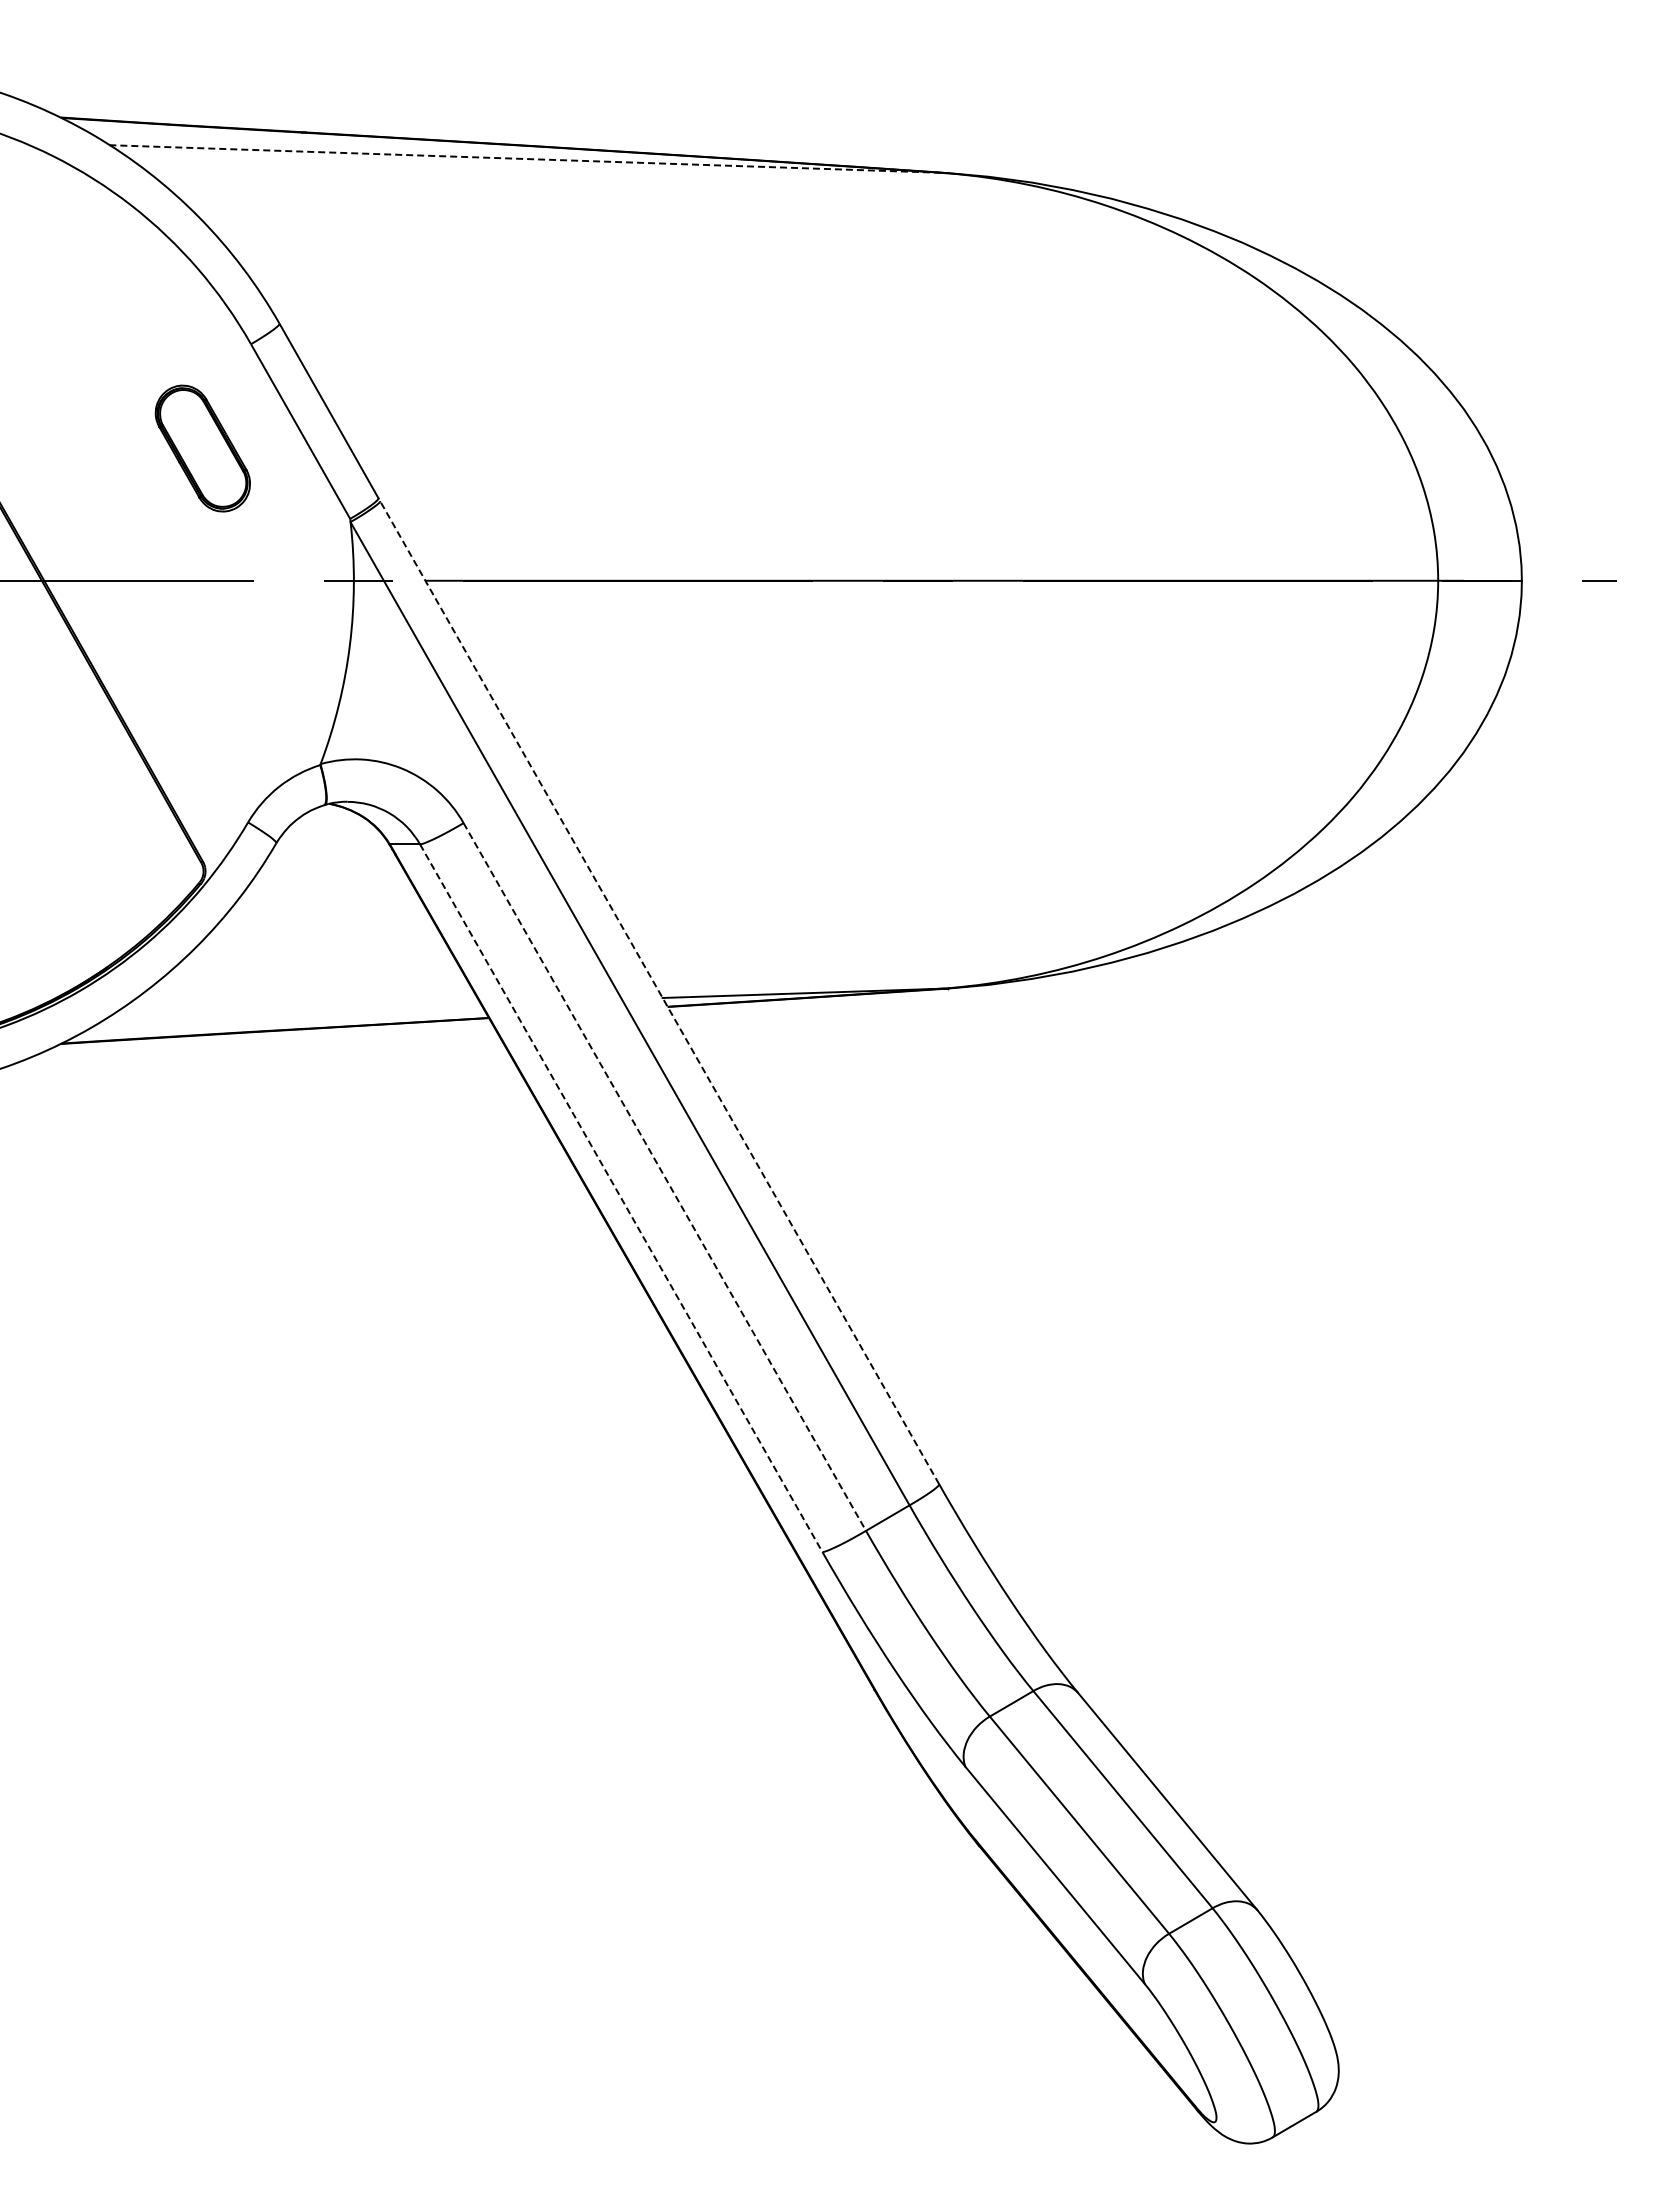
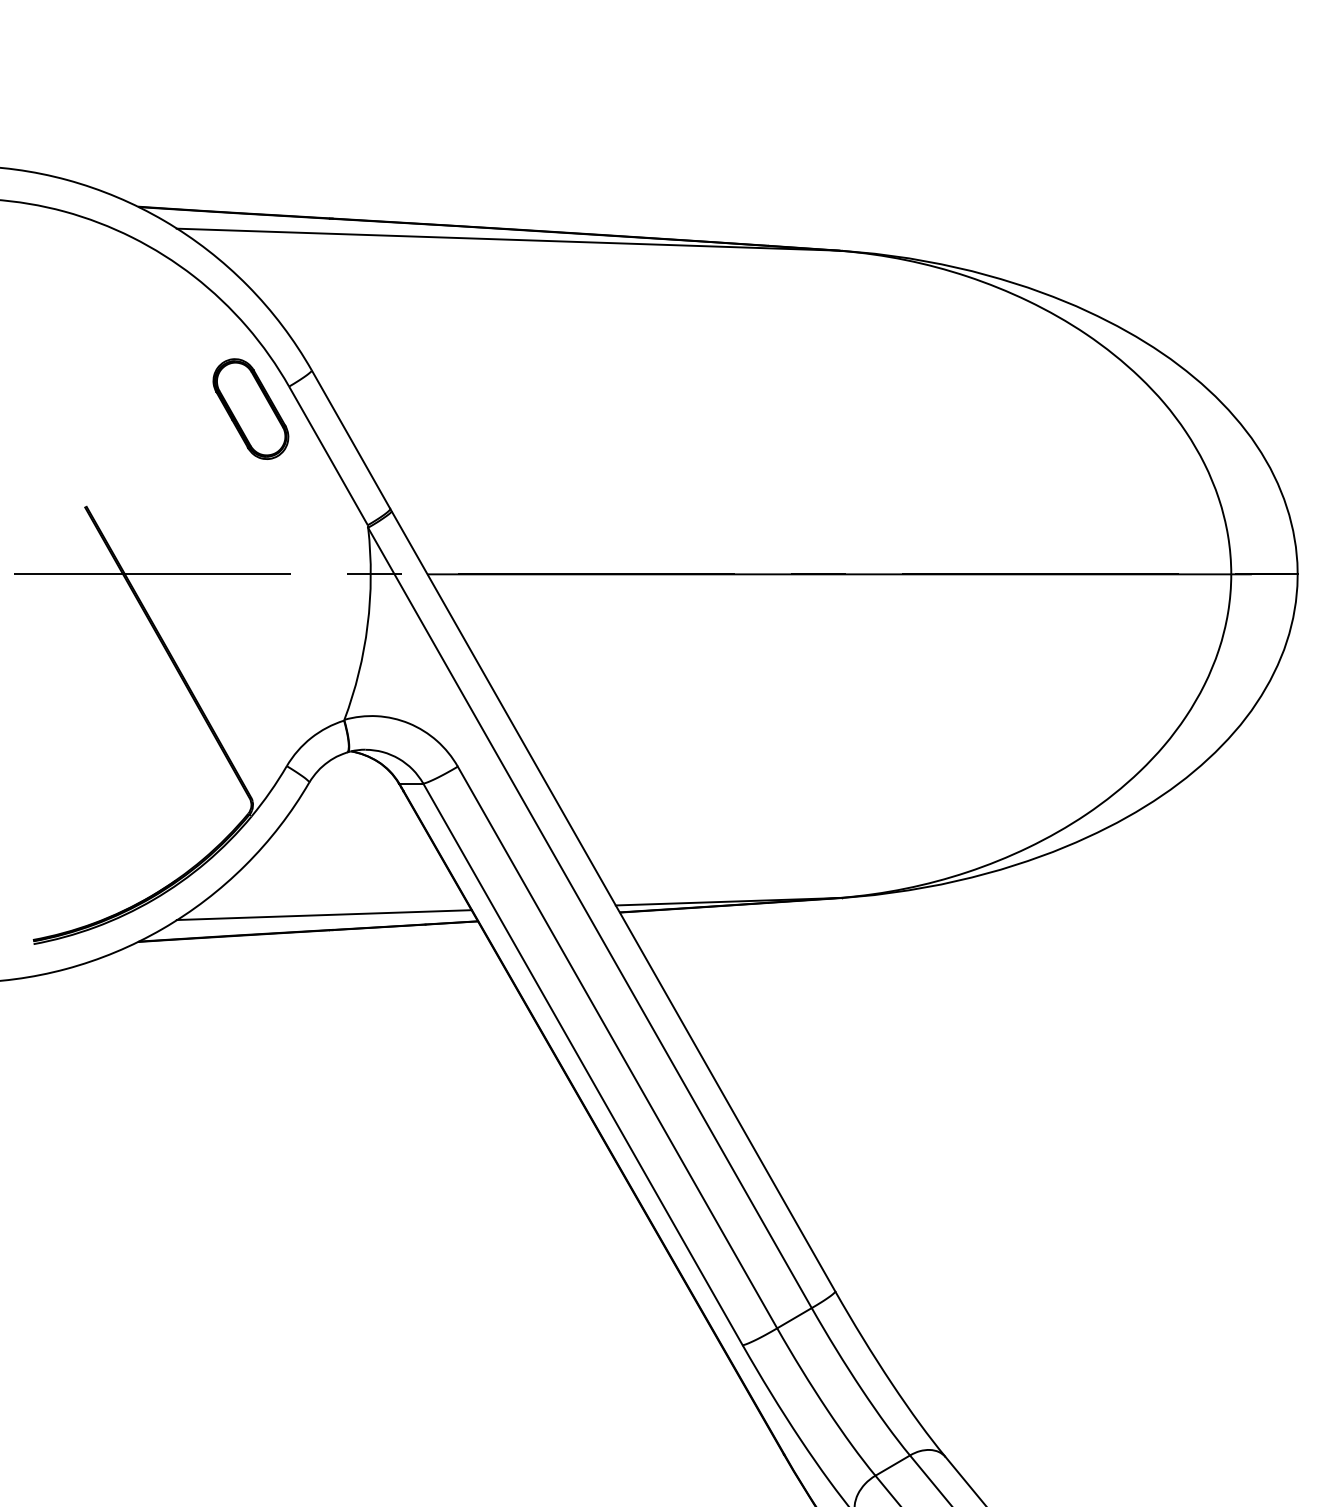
line: (526, 159) -> (507, 240), dashed -> solid
part: (202, 448) -> (250, 409), moved
line: (658, 990) -> (612, 899), dashed -> solid
line: (294, 1009) -> (323, 914), added
line: (665, 1177) -> (618, 1047), dashed -> solid
line: (621, 1198) -> (583, 1064), dashed -> solid

